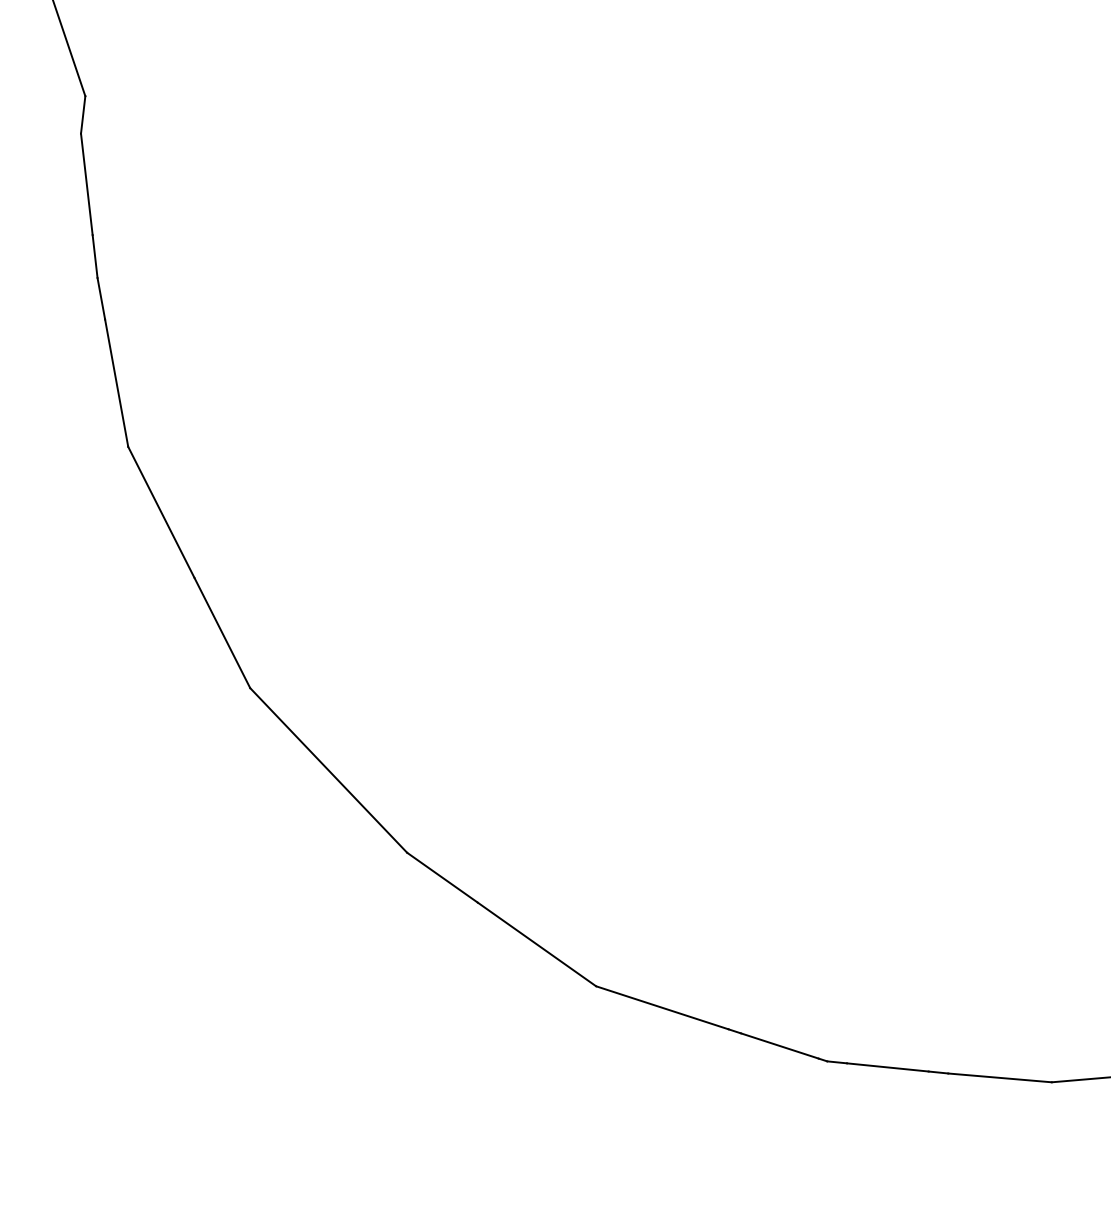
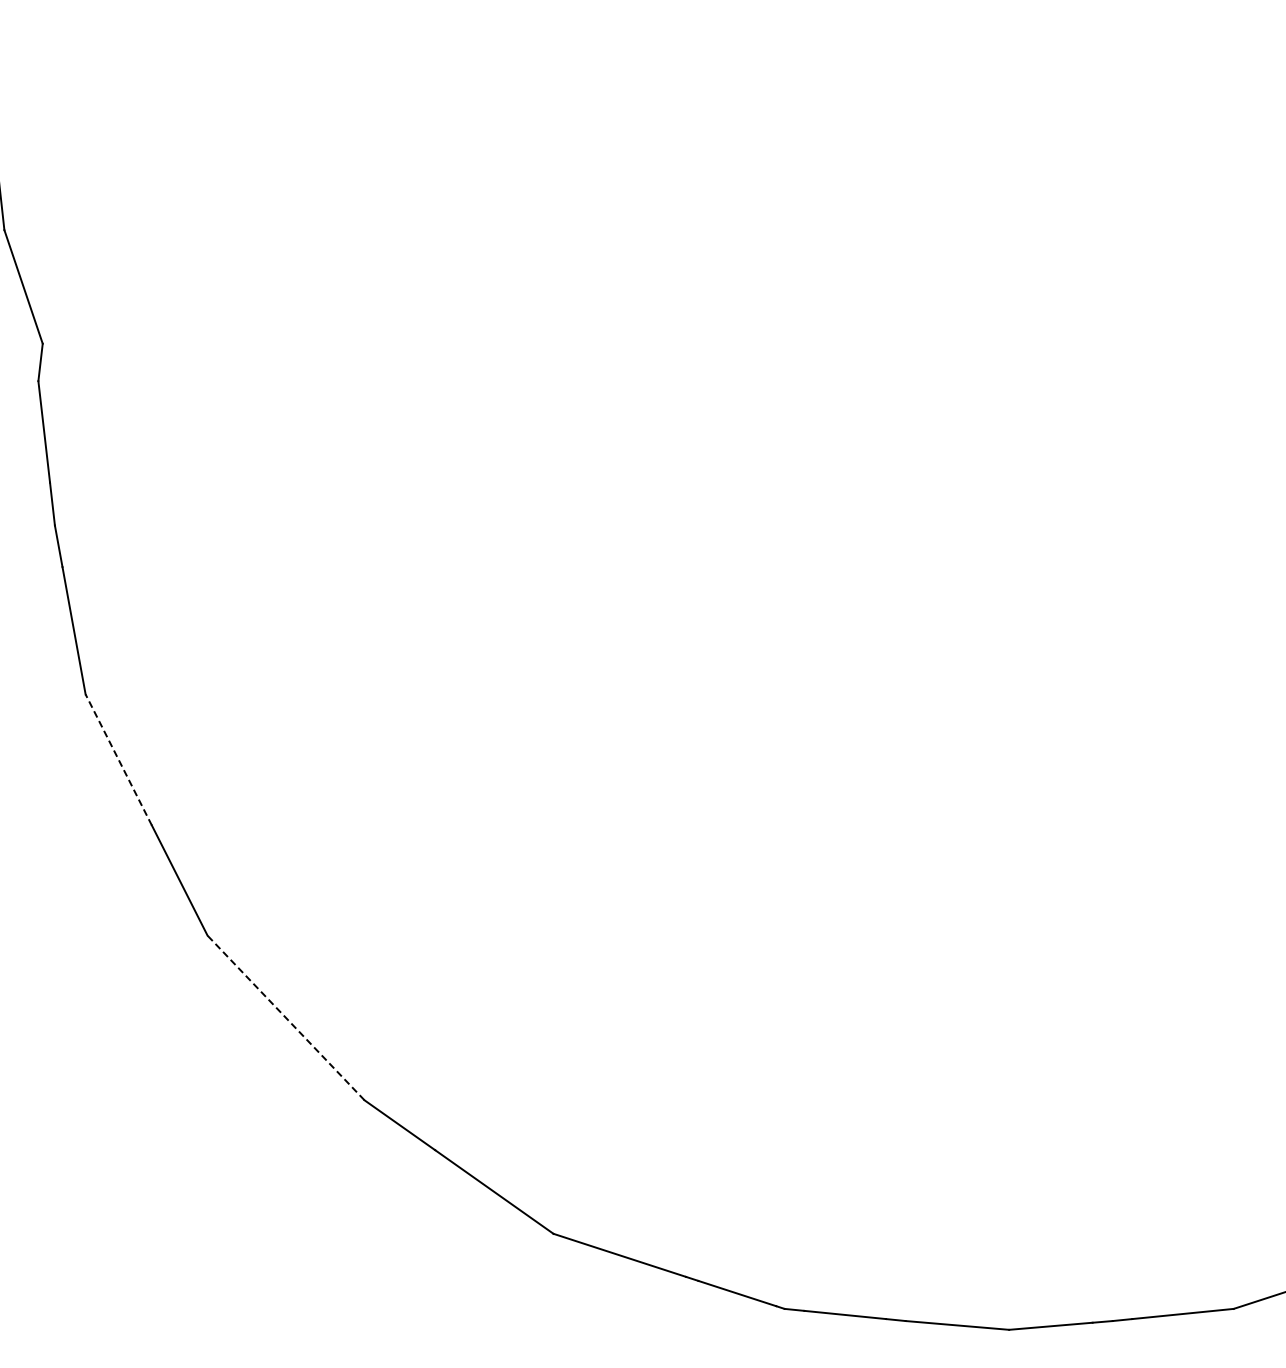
line: (161, 511) -> (118, 759), solid -> dashed
line: (329, 769) -> (286, 1017), solid -> dashed

